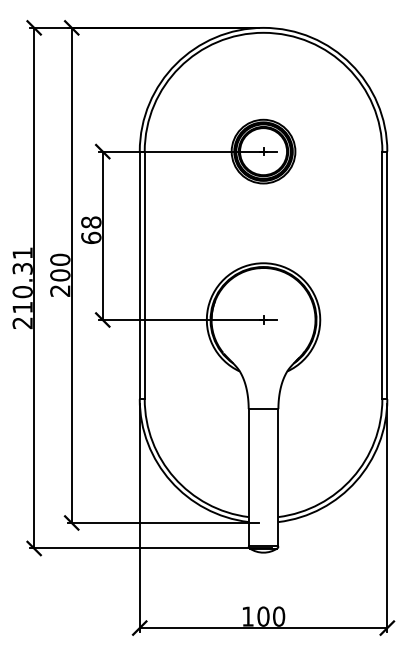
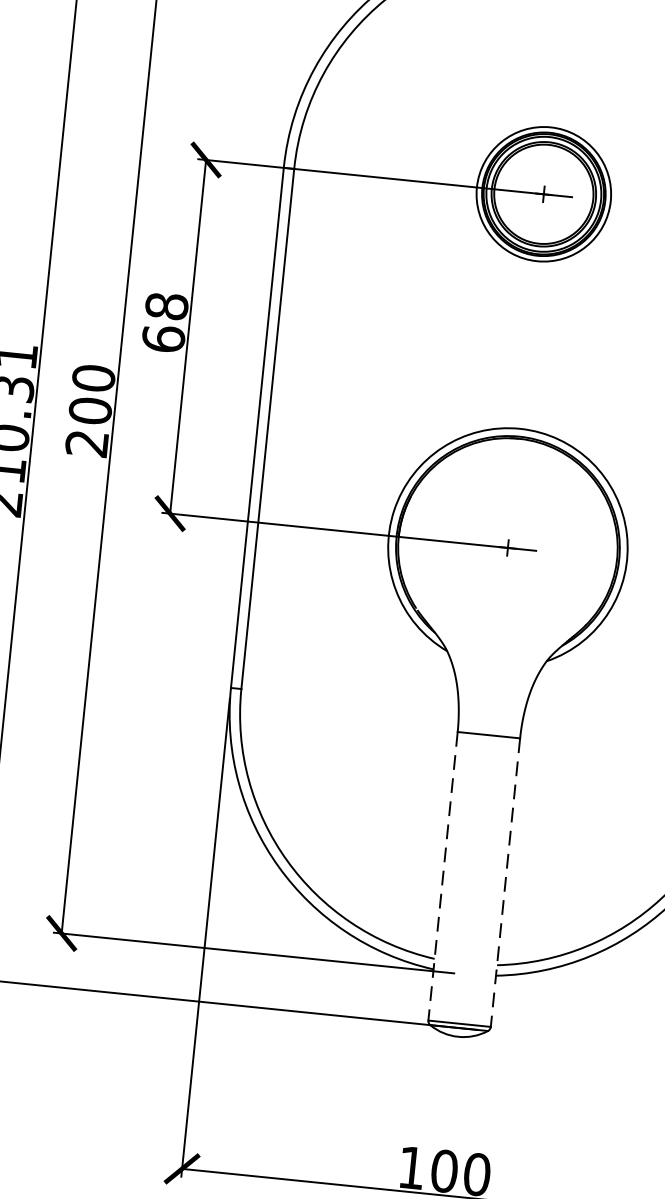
line: (248, 477) -> (442, 875), solid -> dashed
line: (278, 477) -> (505, 882), solid -> dashed

